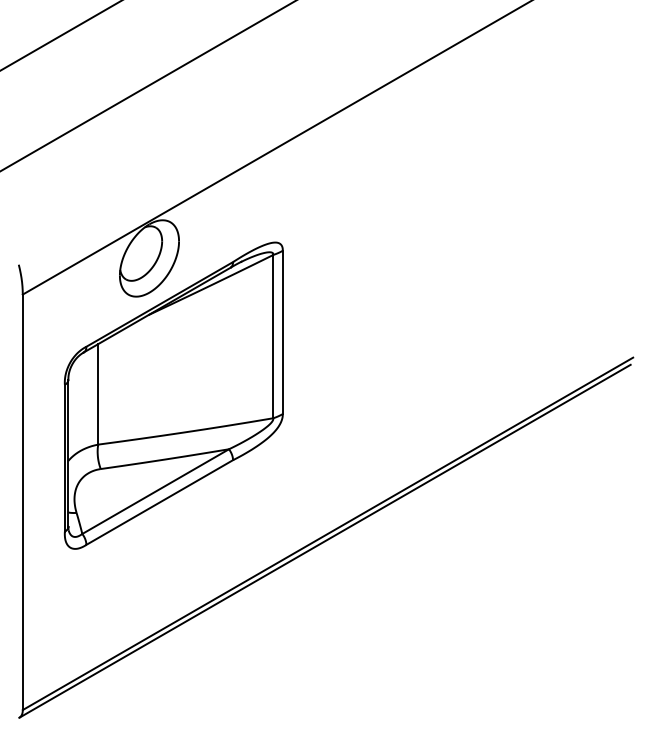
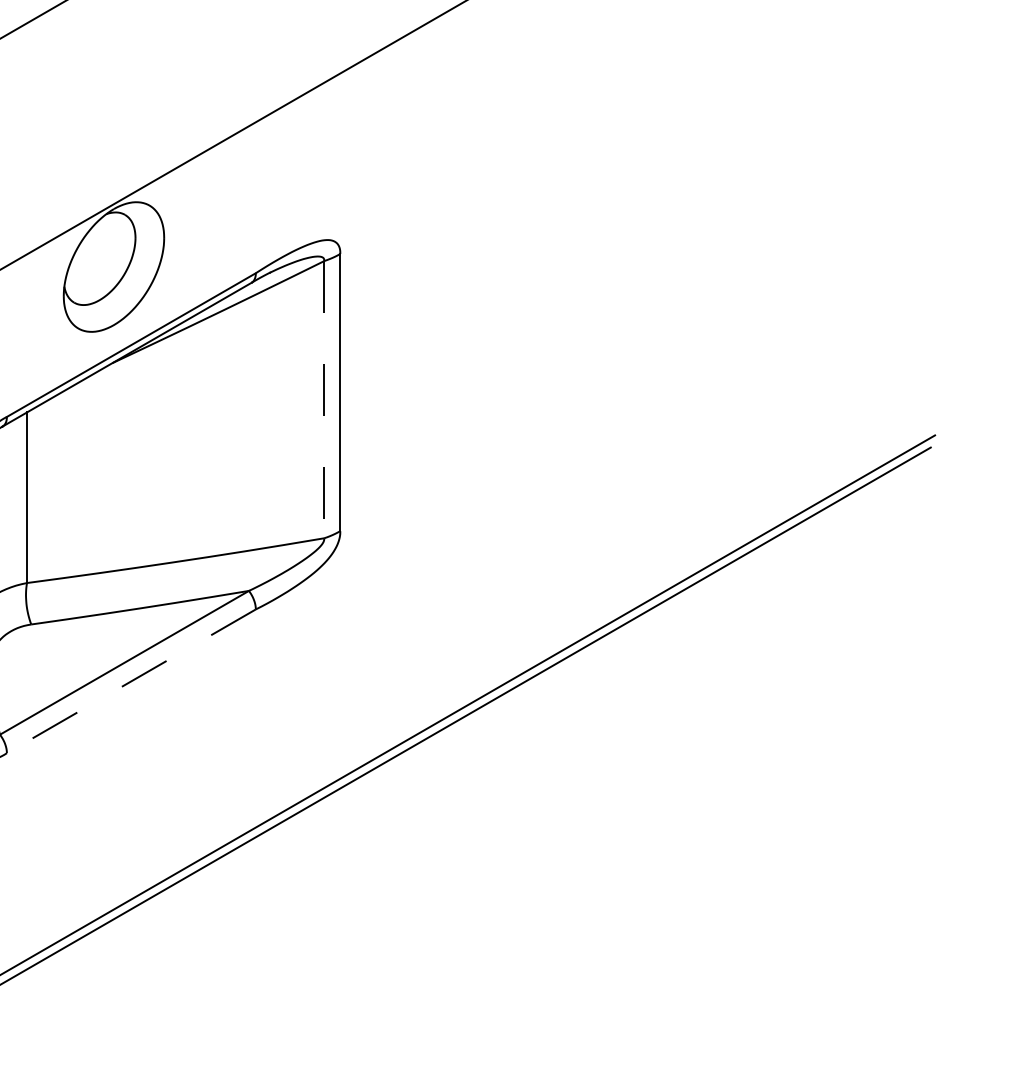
line: (273, 336) -> (324, 399), solid -> dashed
line: (159, 502) -> (130, 681), solid -> dashed

